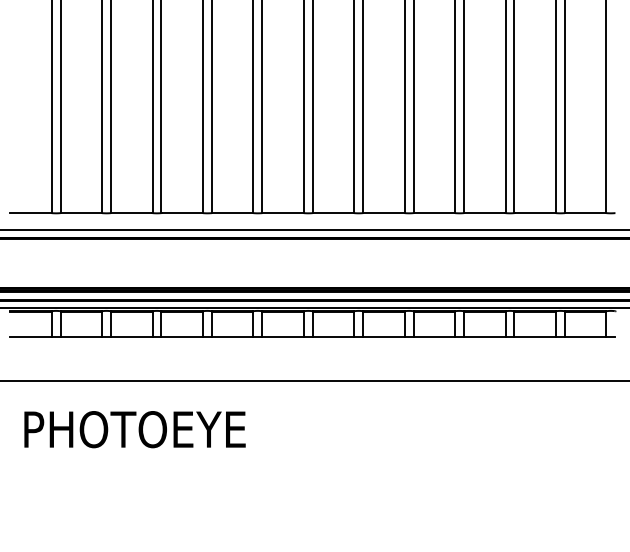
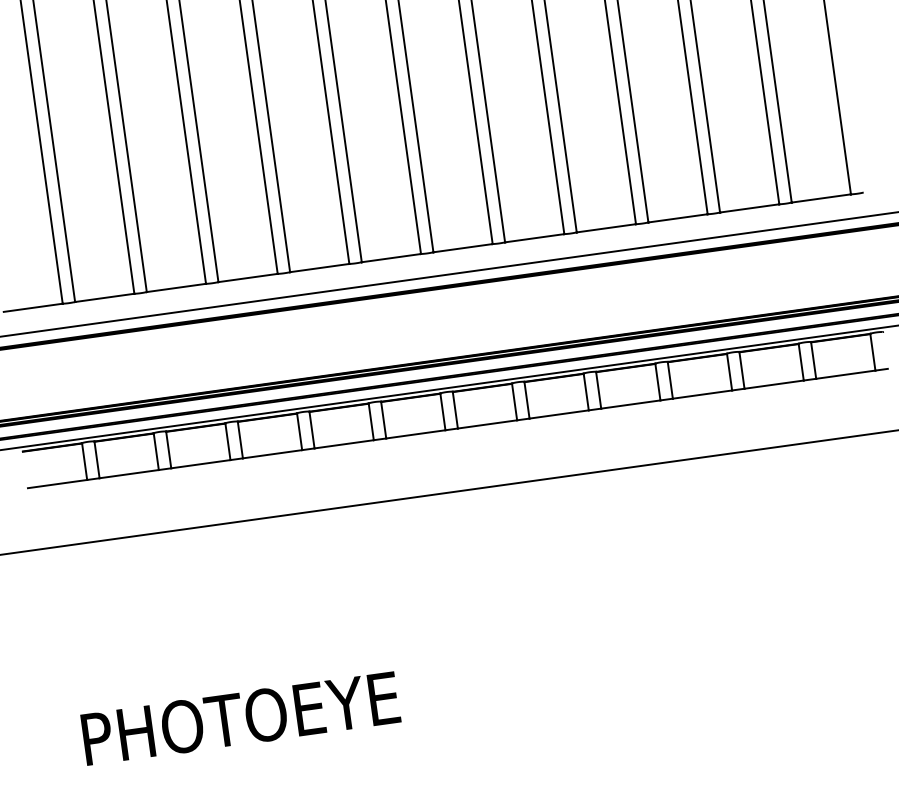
text: (134, 429) -> (240, 718), moved

